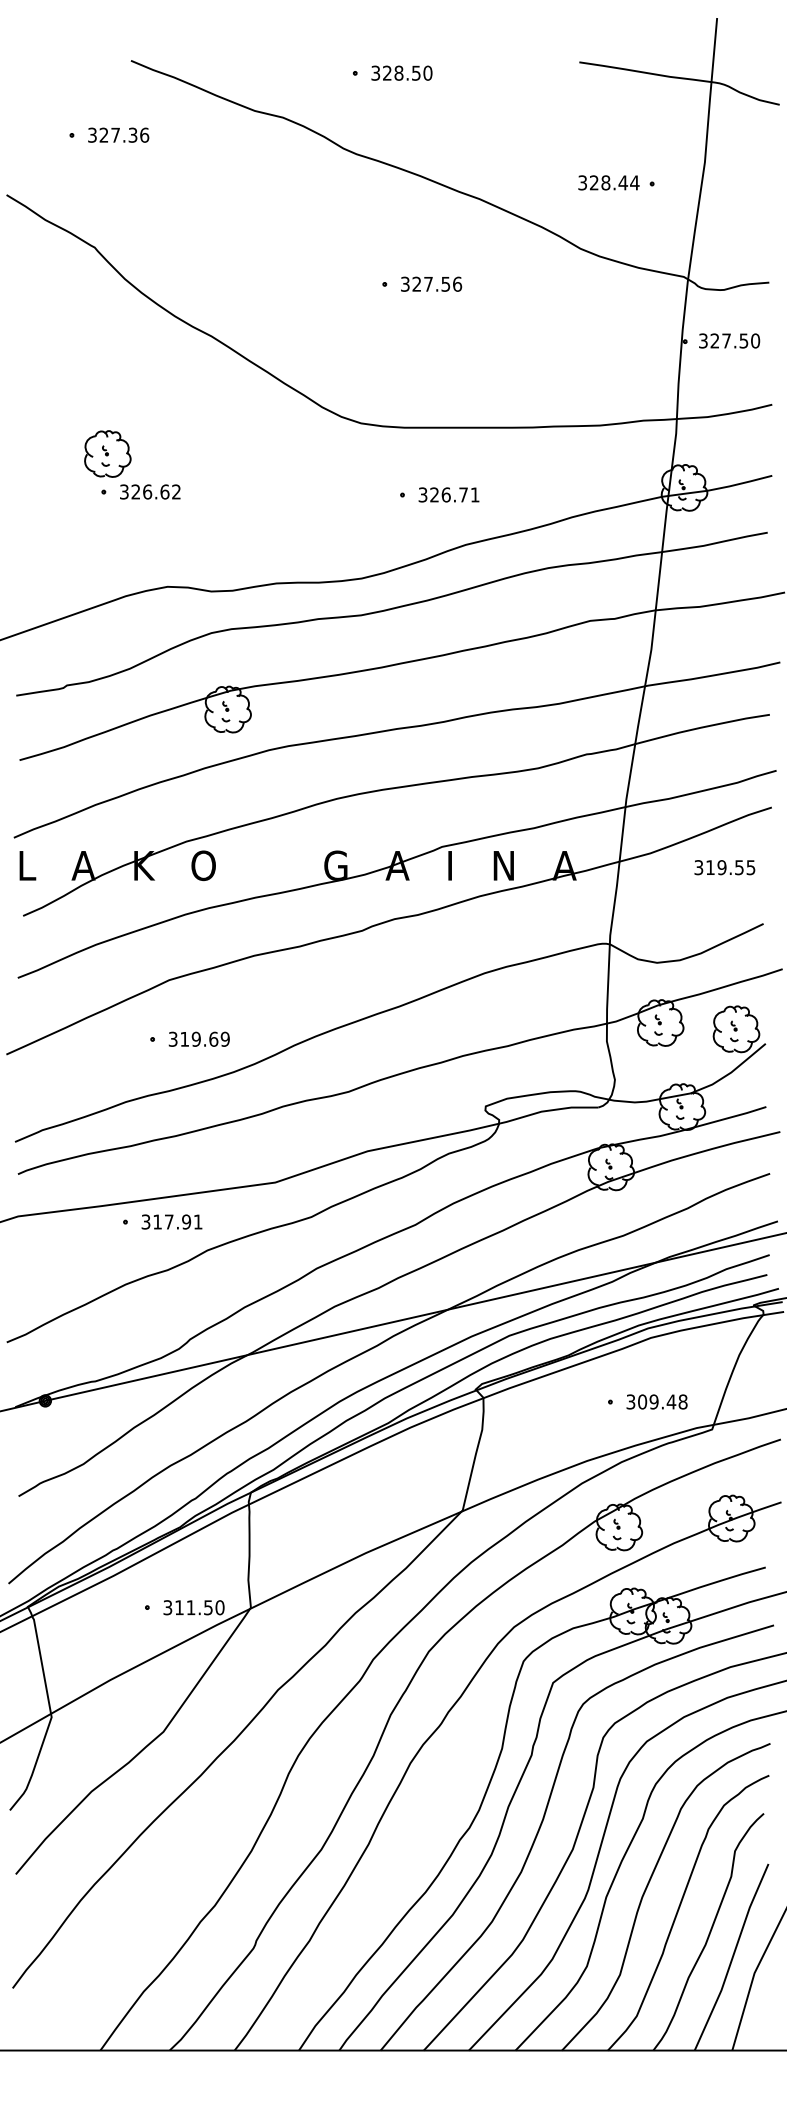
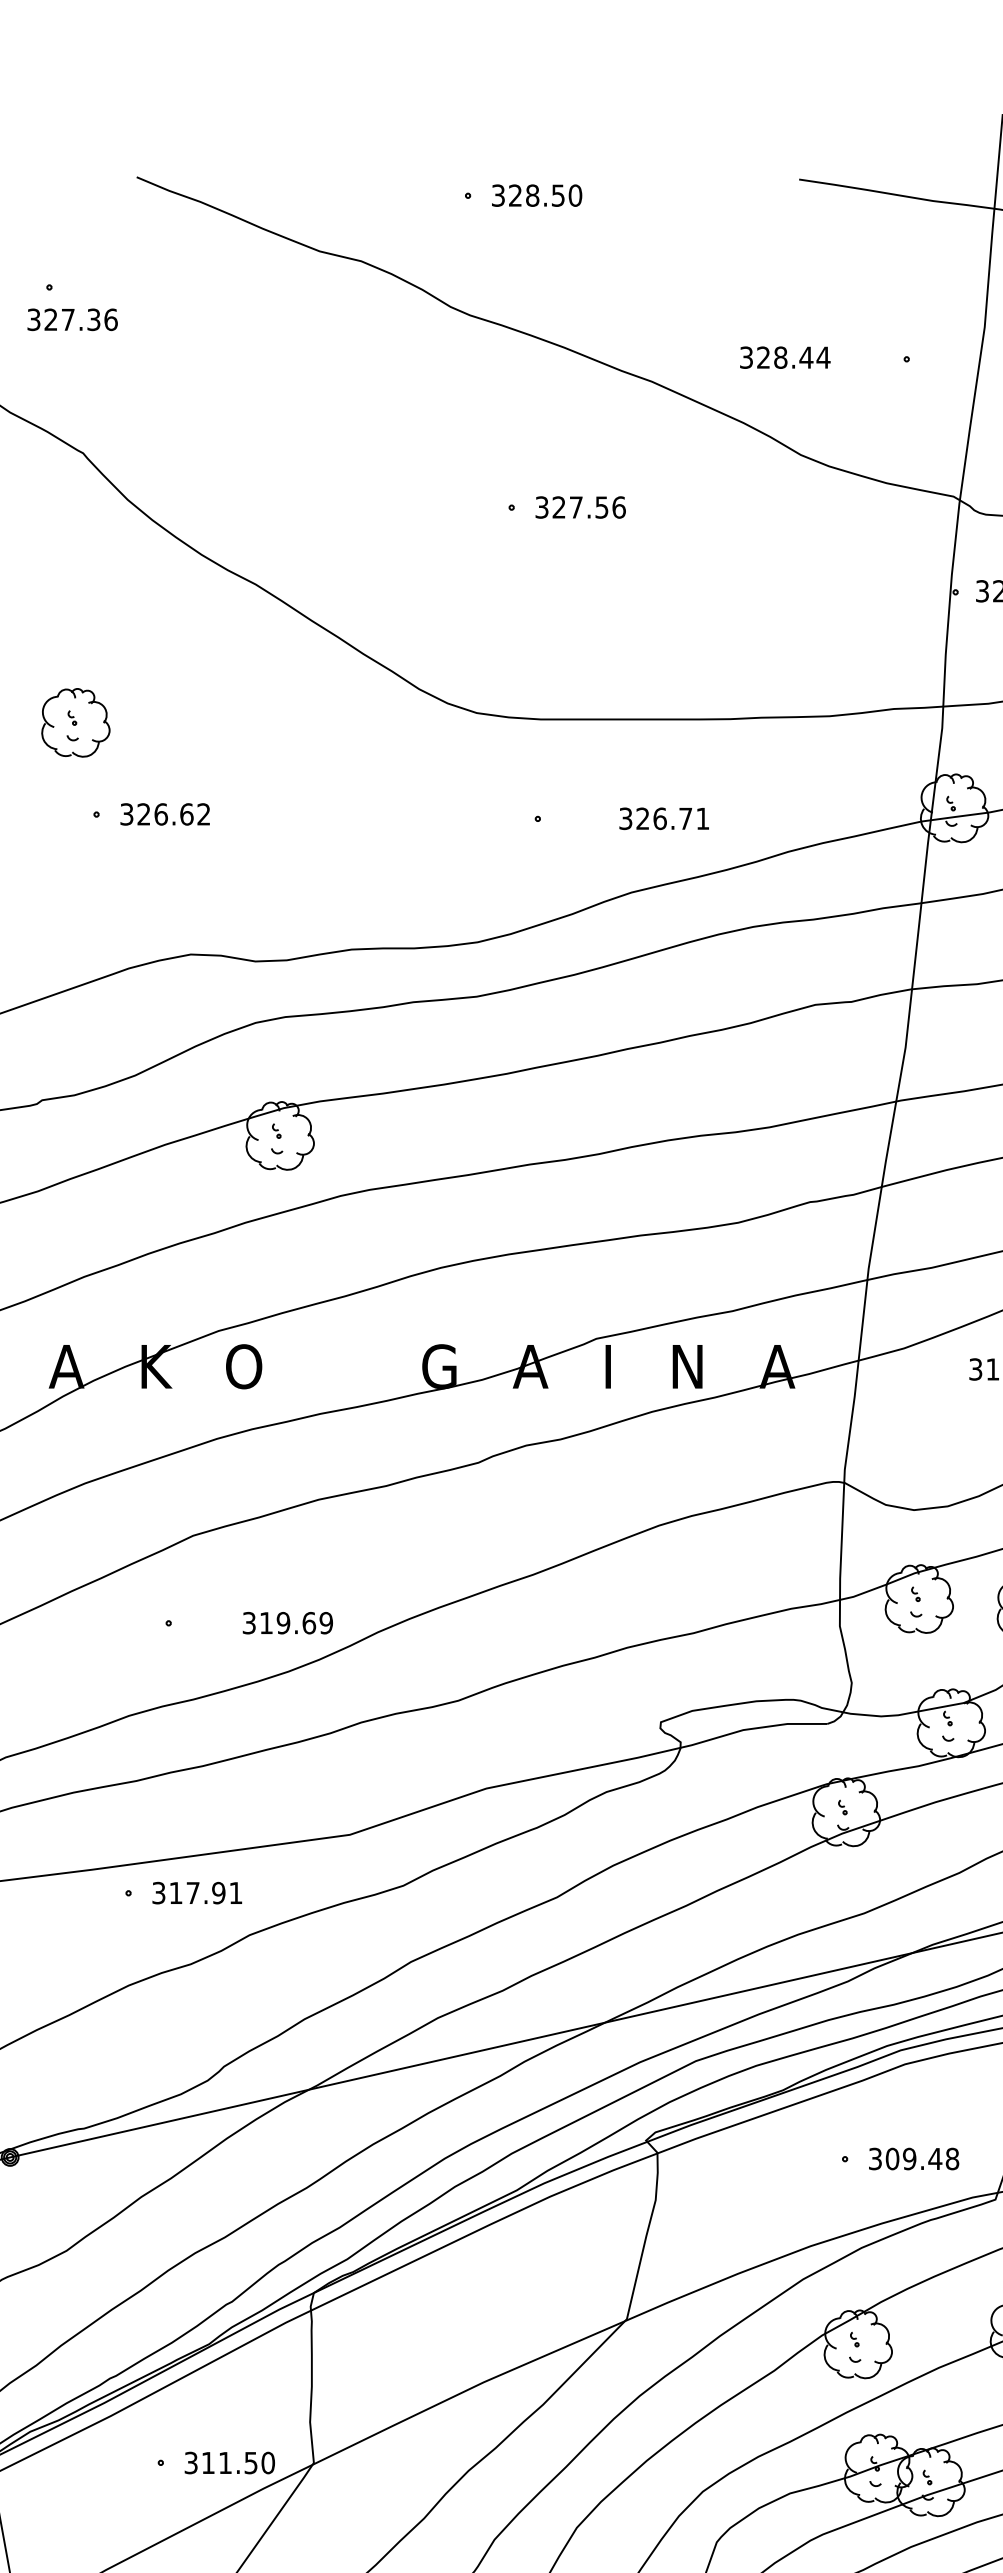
text: (118, 134) -> (72, 318), moved
text: (608, 182) -> (784, 357), moved
part: (107, 453) -> (75, 722), moved
text: (448, 494) -> (663, 818), moved
text: (198, 1038) -> (286, 1621), moved

